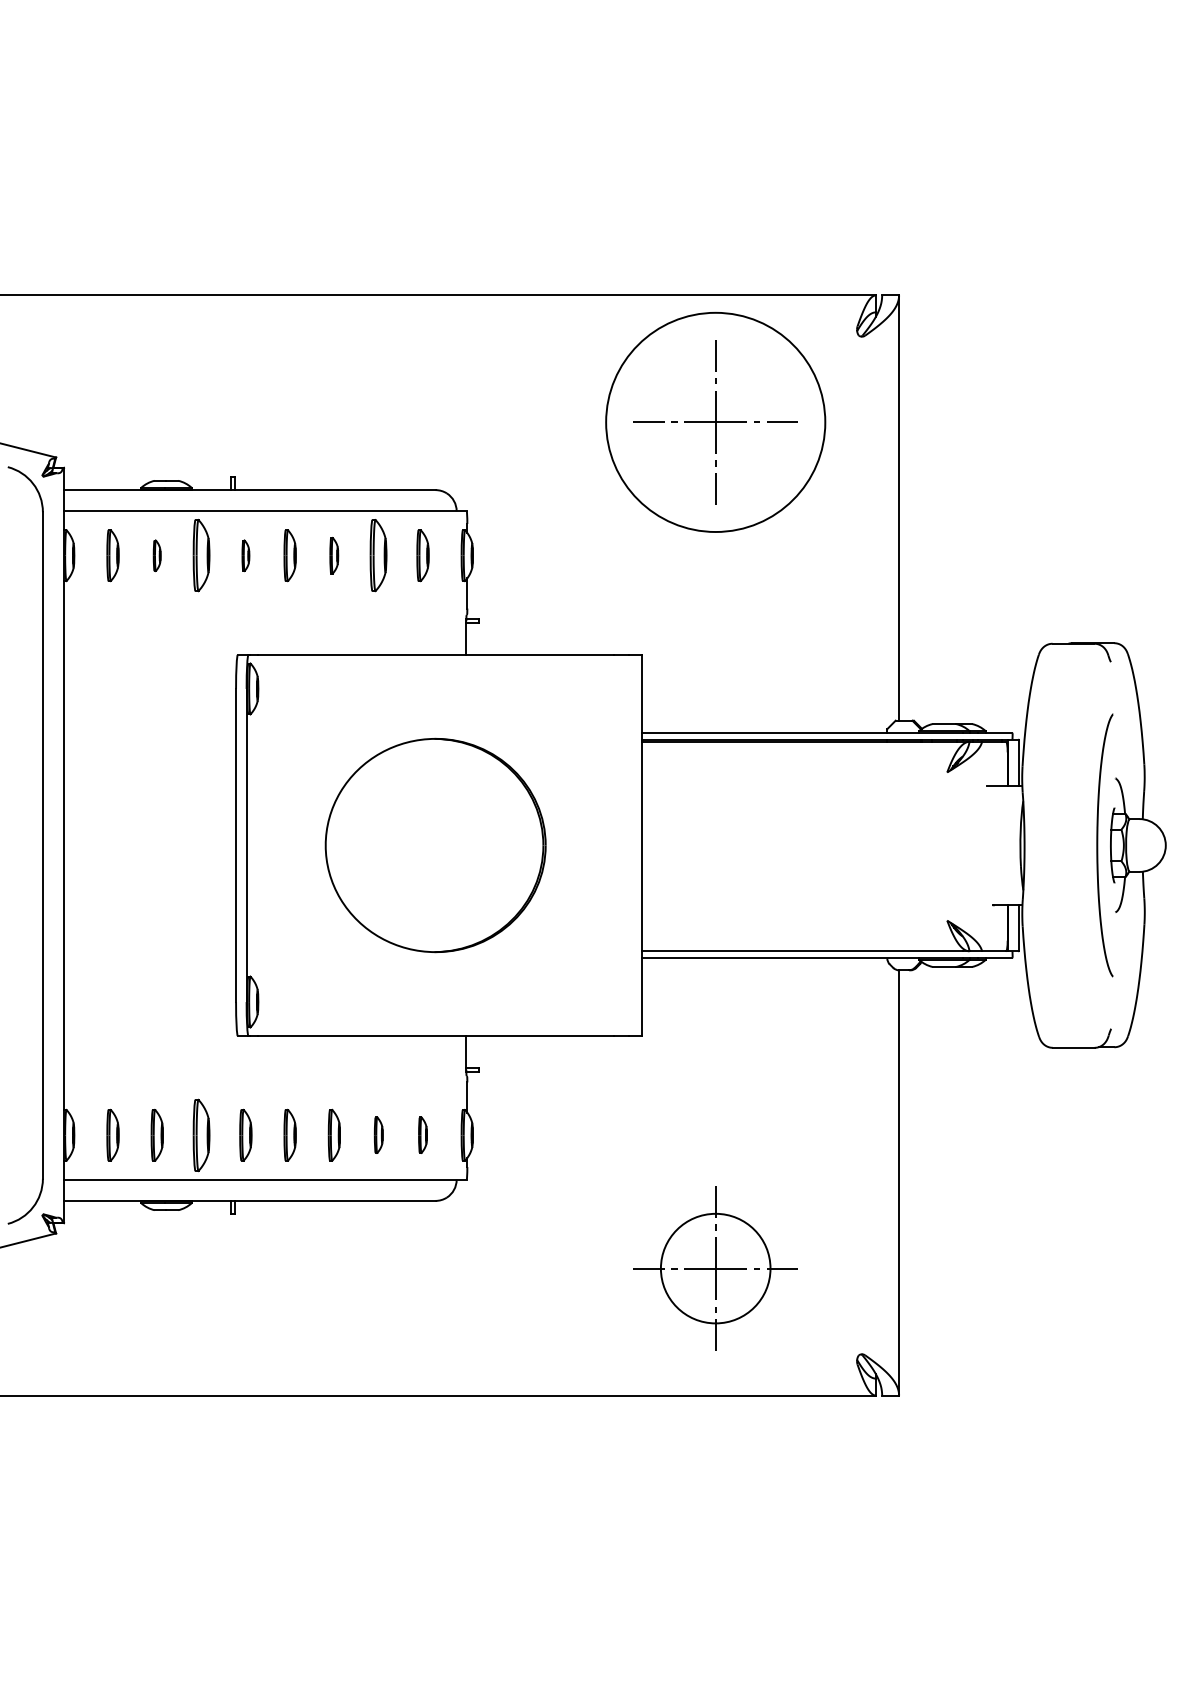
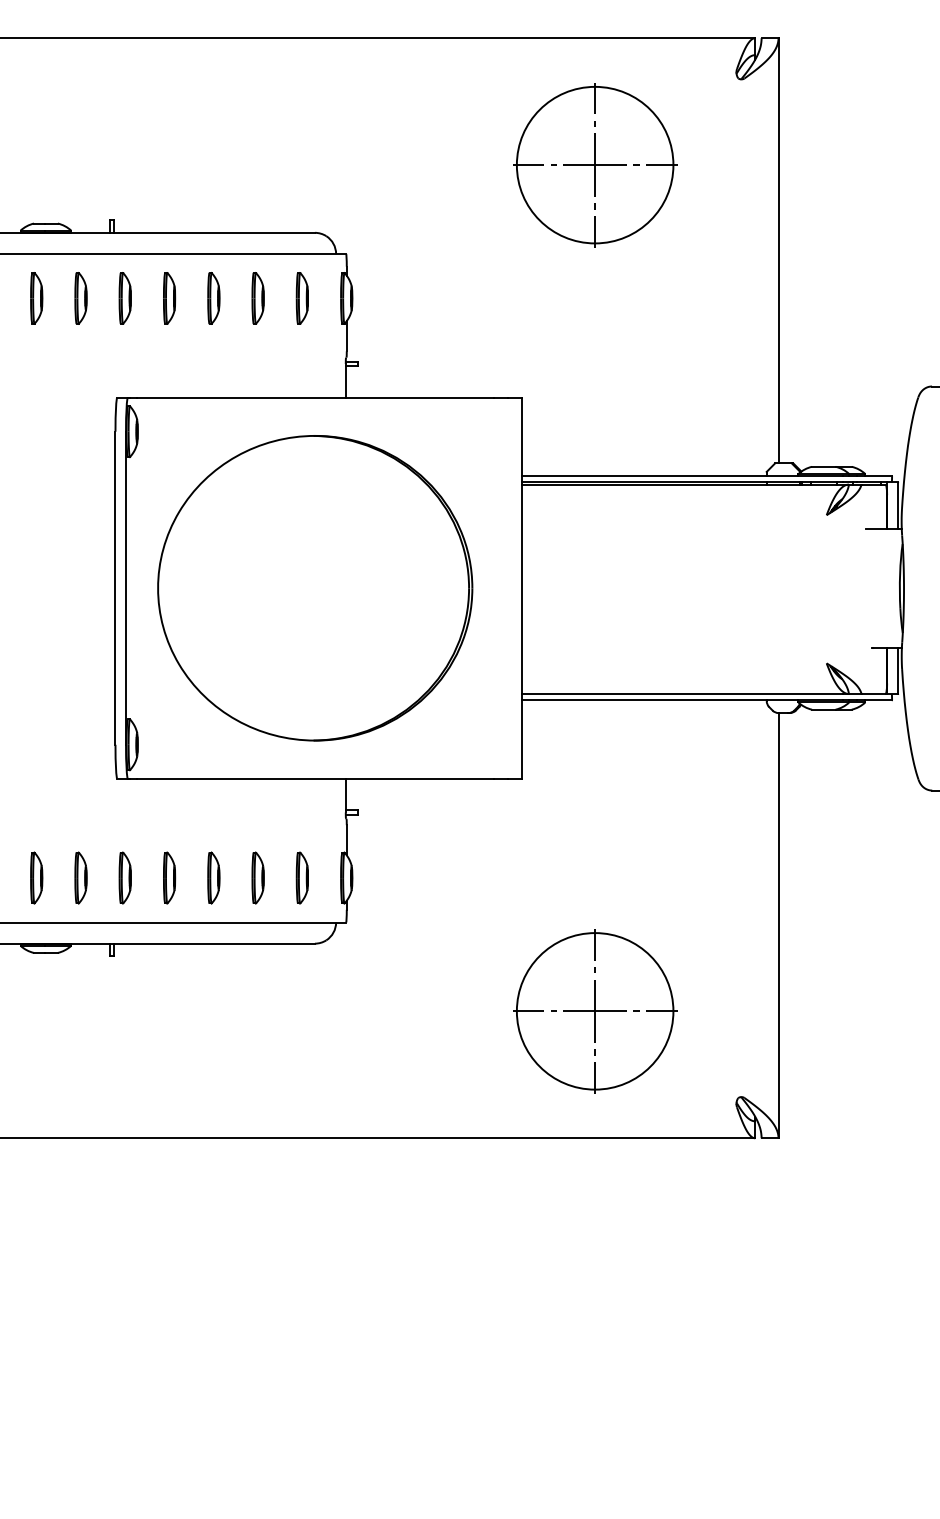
circle: (715, 422) -> (594, 165), size x0.71
part: (156, 555) -> (35, 298), size x1.67
part: (201, 555) -> (80, 298), size x0.71
part: (245, 555) -> (124, 298), size x1.67
part: (333, 555) -> (212, 298), size x1.43
part: (378, 555) -> (257, 298), size x0.71
part: (435, 845) -> (314, 588), size x1.43
part: (201, 1134) -> (80, 877), size x0.71
part: (378, 1134) -> (257, 877), size x1.43
part: (422, 1134) -> (301, 877), size x1.43
circle: (715, 1268) -> (594, 1011), size x1.43

